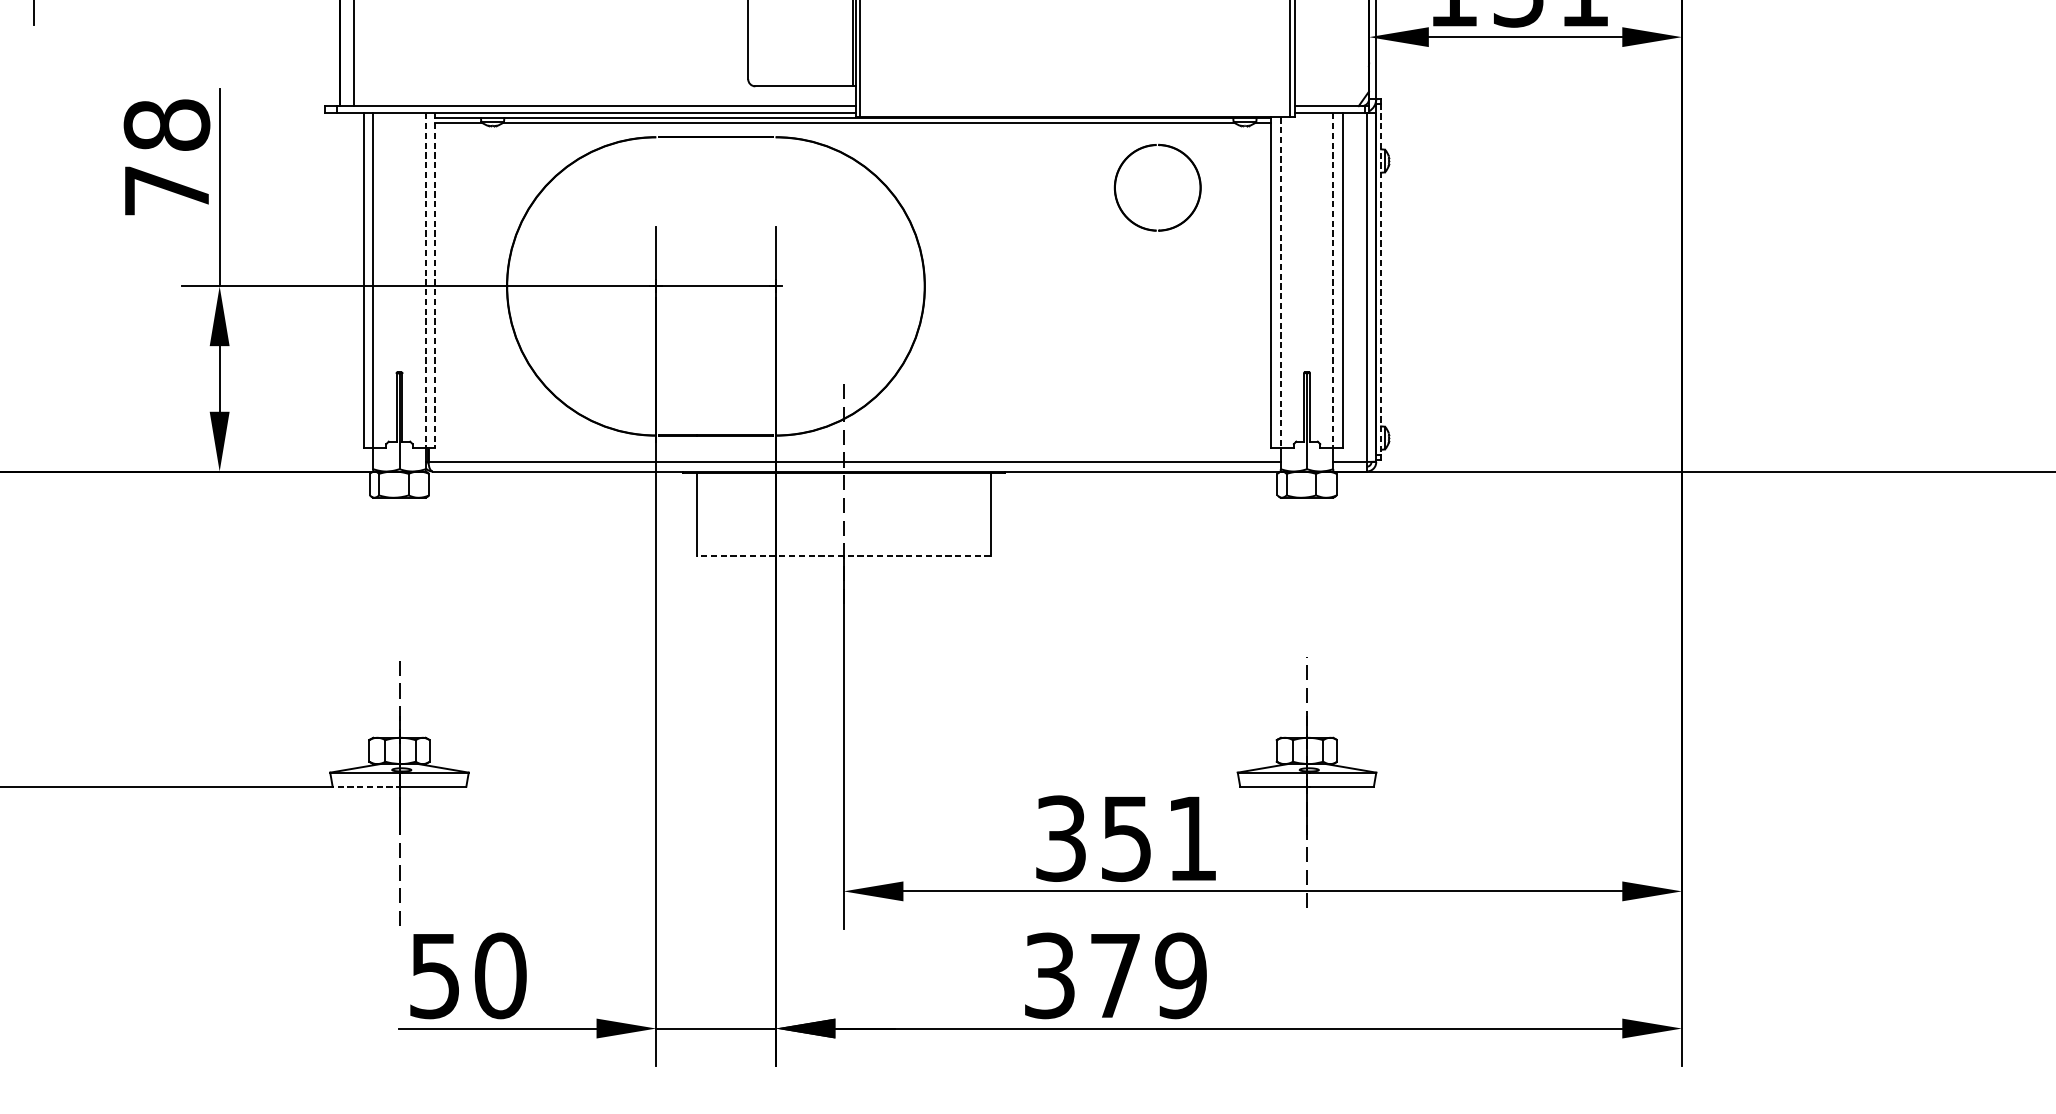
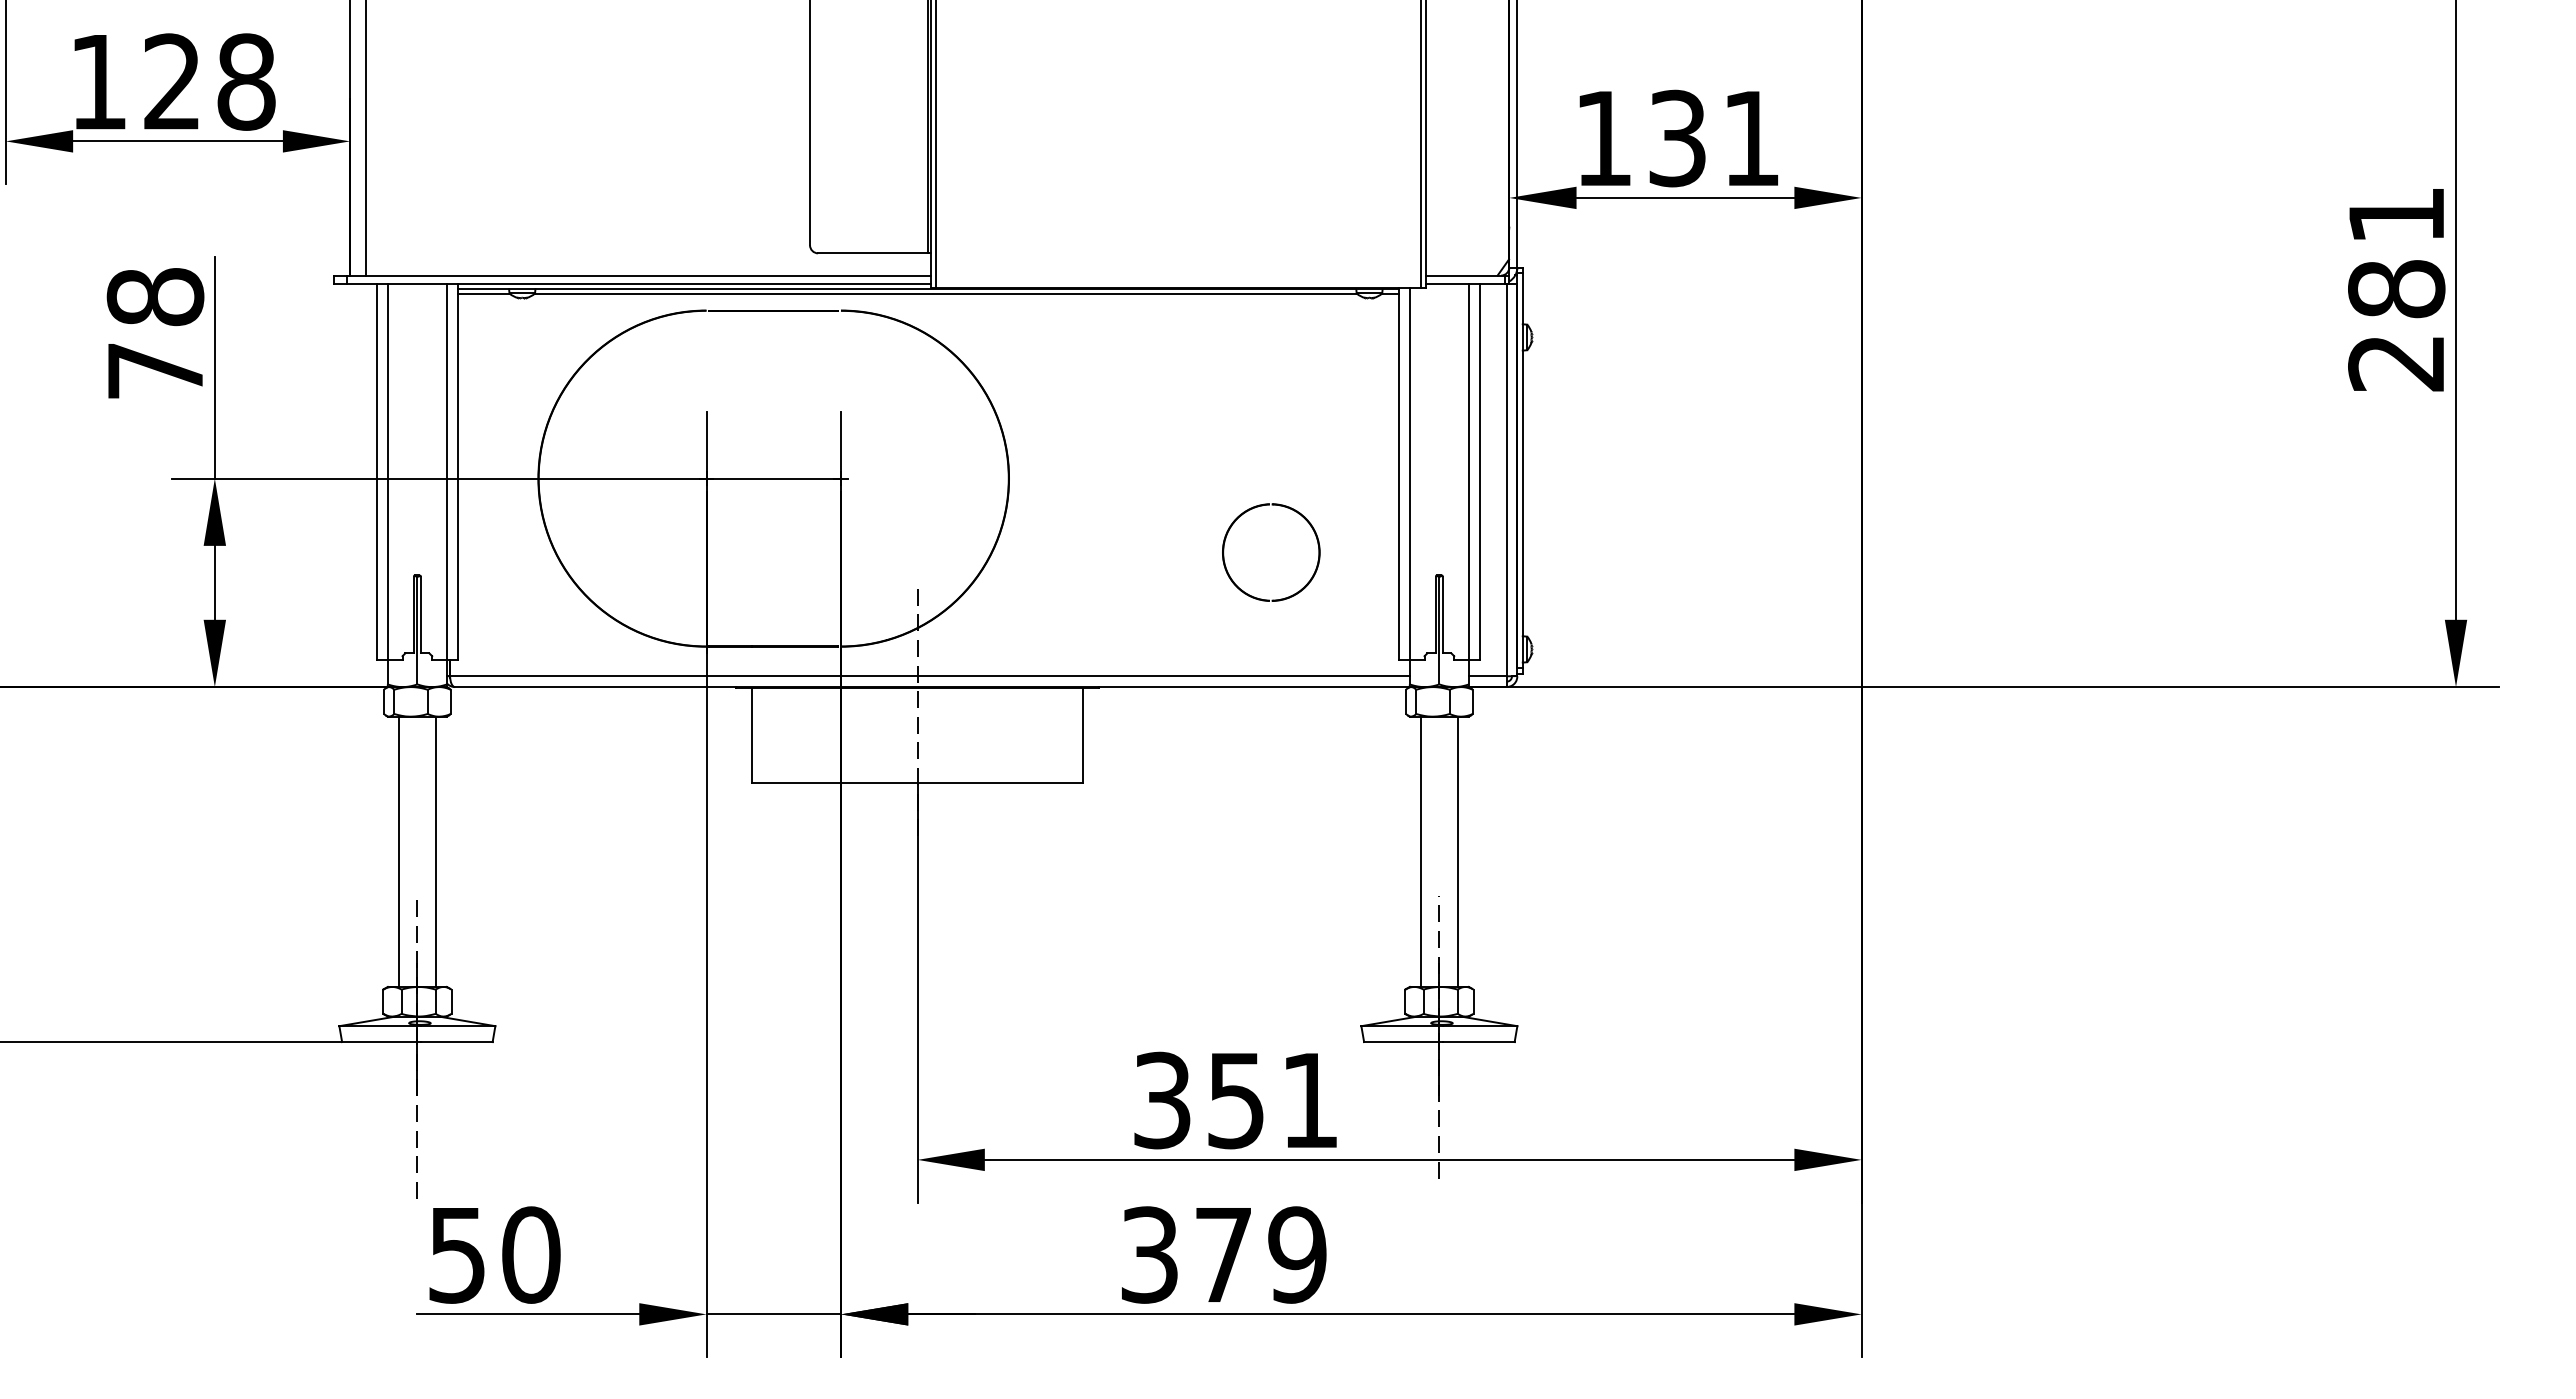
part: (1181, 153) -> (1298, 514), moved
line: (1380, 279) -> (1522, 470), dashed -> solid
line: (425, 280) -> (446, 472), dashed -> solid
line: (435, 280) -> (457, 472), dashed -> solid
line: (1332, 280) -> (1468, 472), dashed -> solid
line: (1280, 282) -> (1409, 474), dashed -> solid
line: (843, 556) -> (917, 782), dashed -> solid
line: (382, 617) -> (398, 851), added
line: (416, 617) -> (436, 851), added
line: (1290, 617) -> (1420, 851), added
line: (1324, 617) -> (1458, 851), added
line: (366, 787) -> (380, 1042), dashed -> solid

